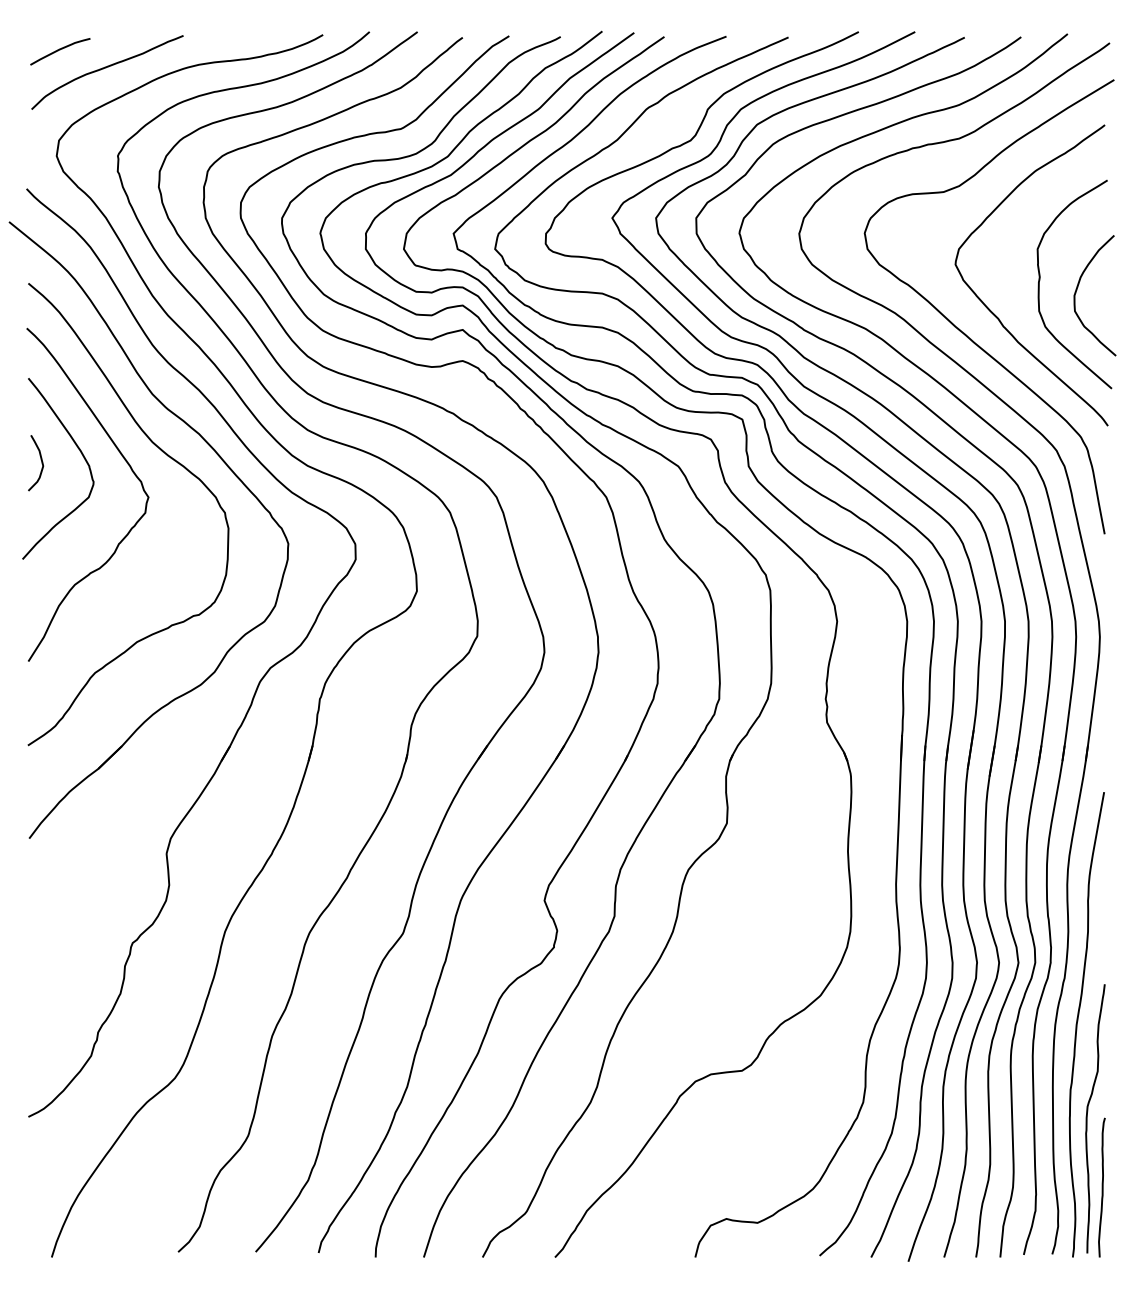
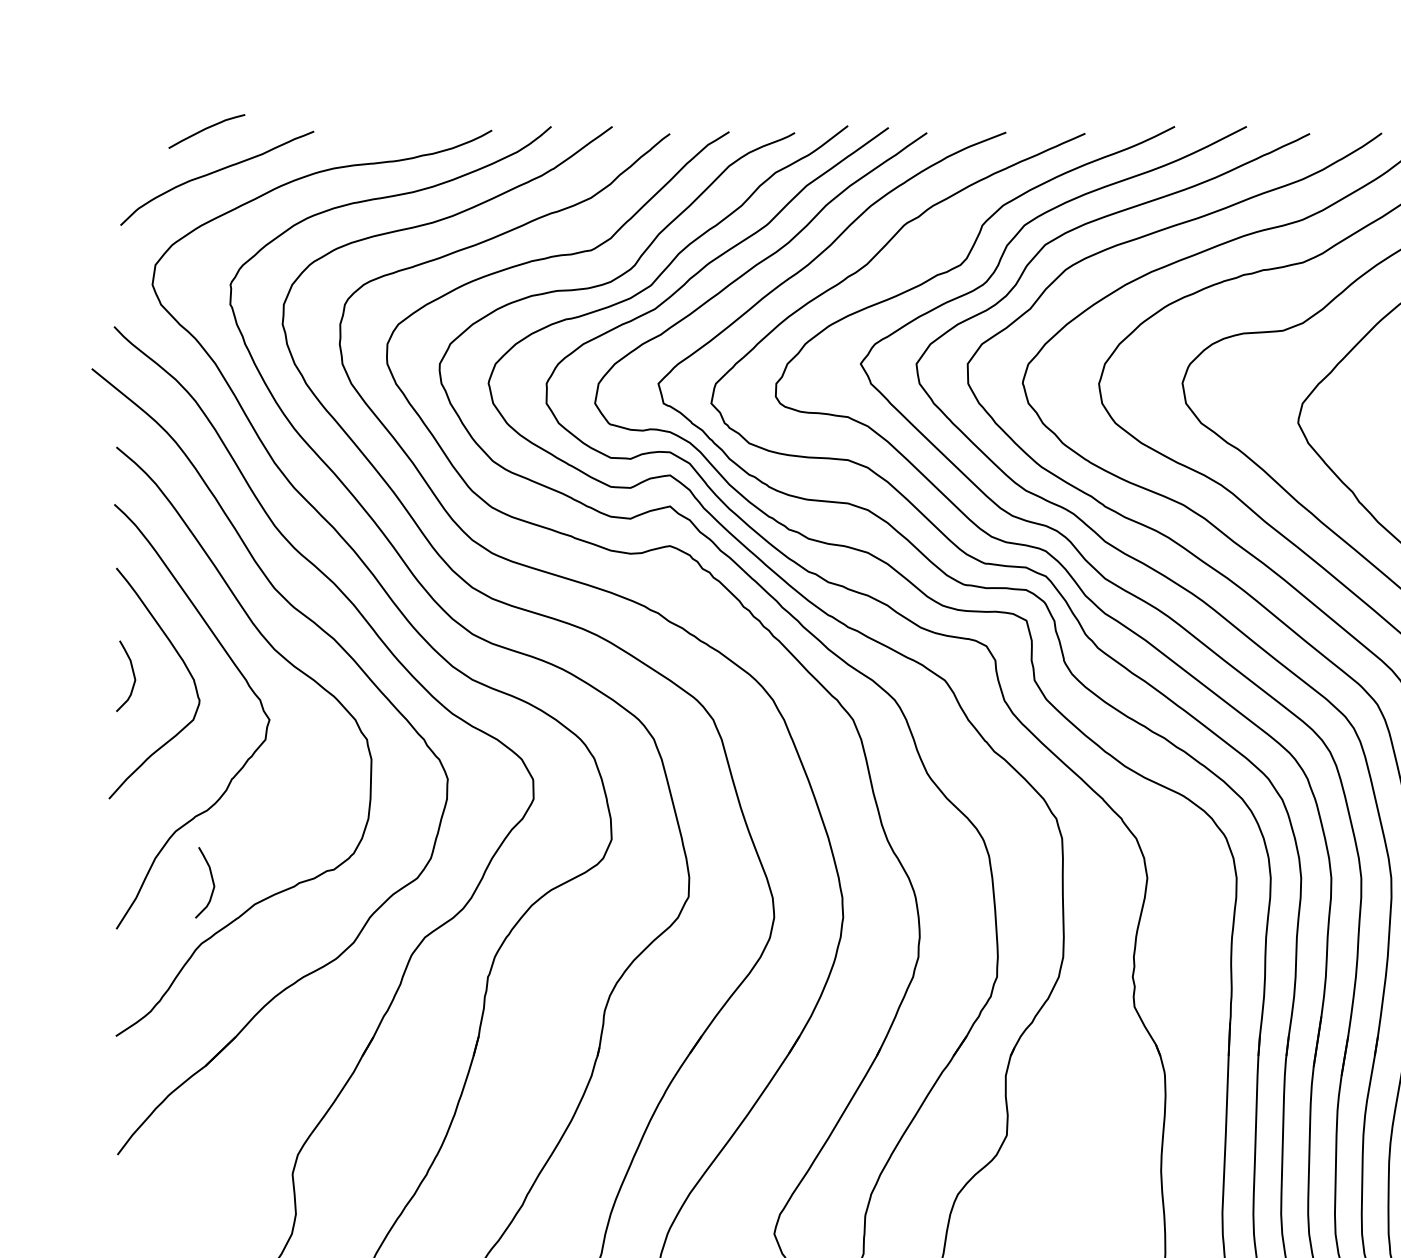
curve: (60, 50) -> (207, 129), moved
curve: (103, 625) -> (212, 883), added

